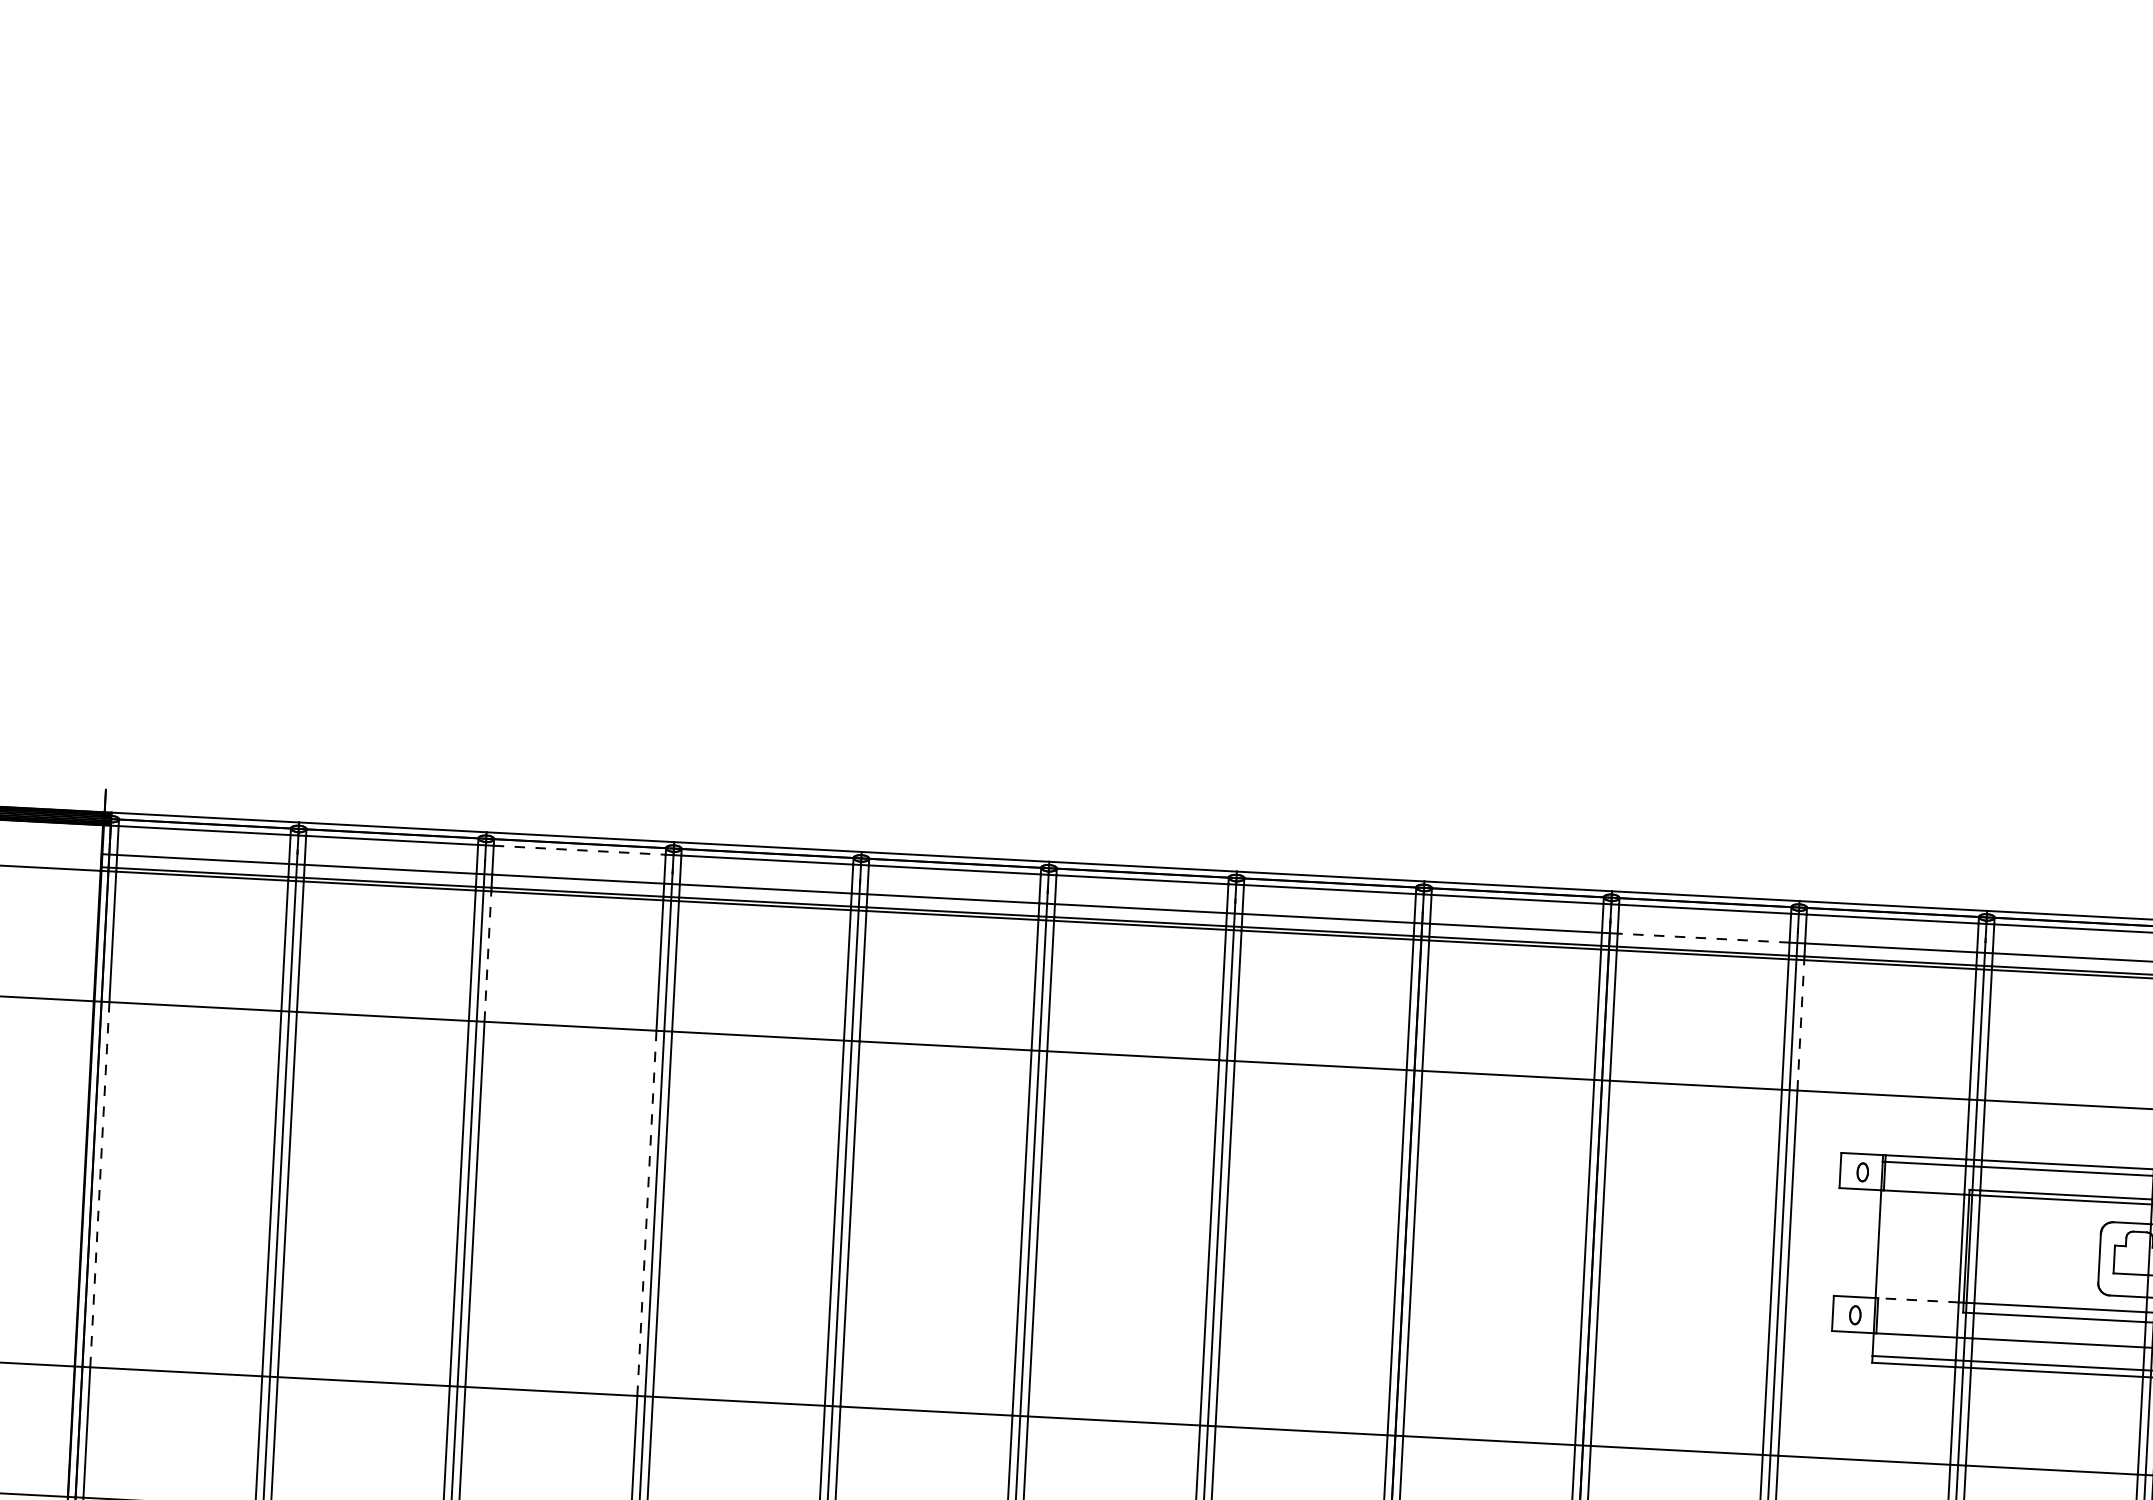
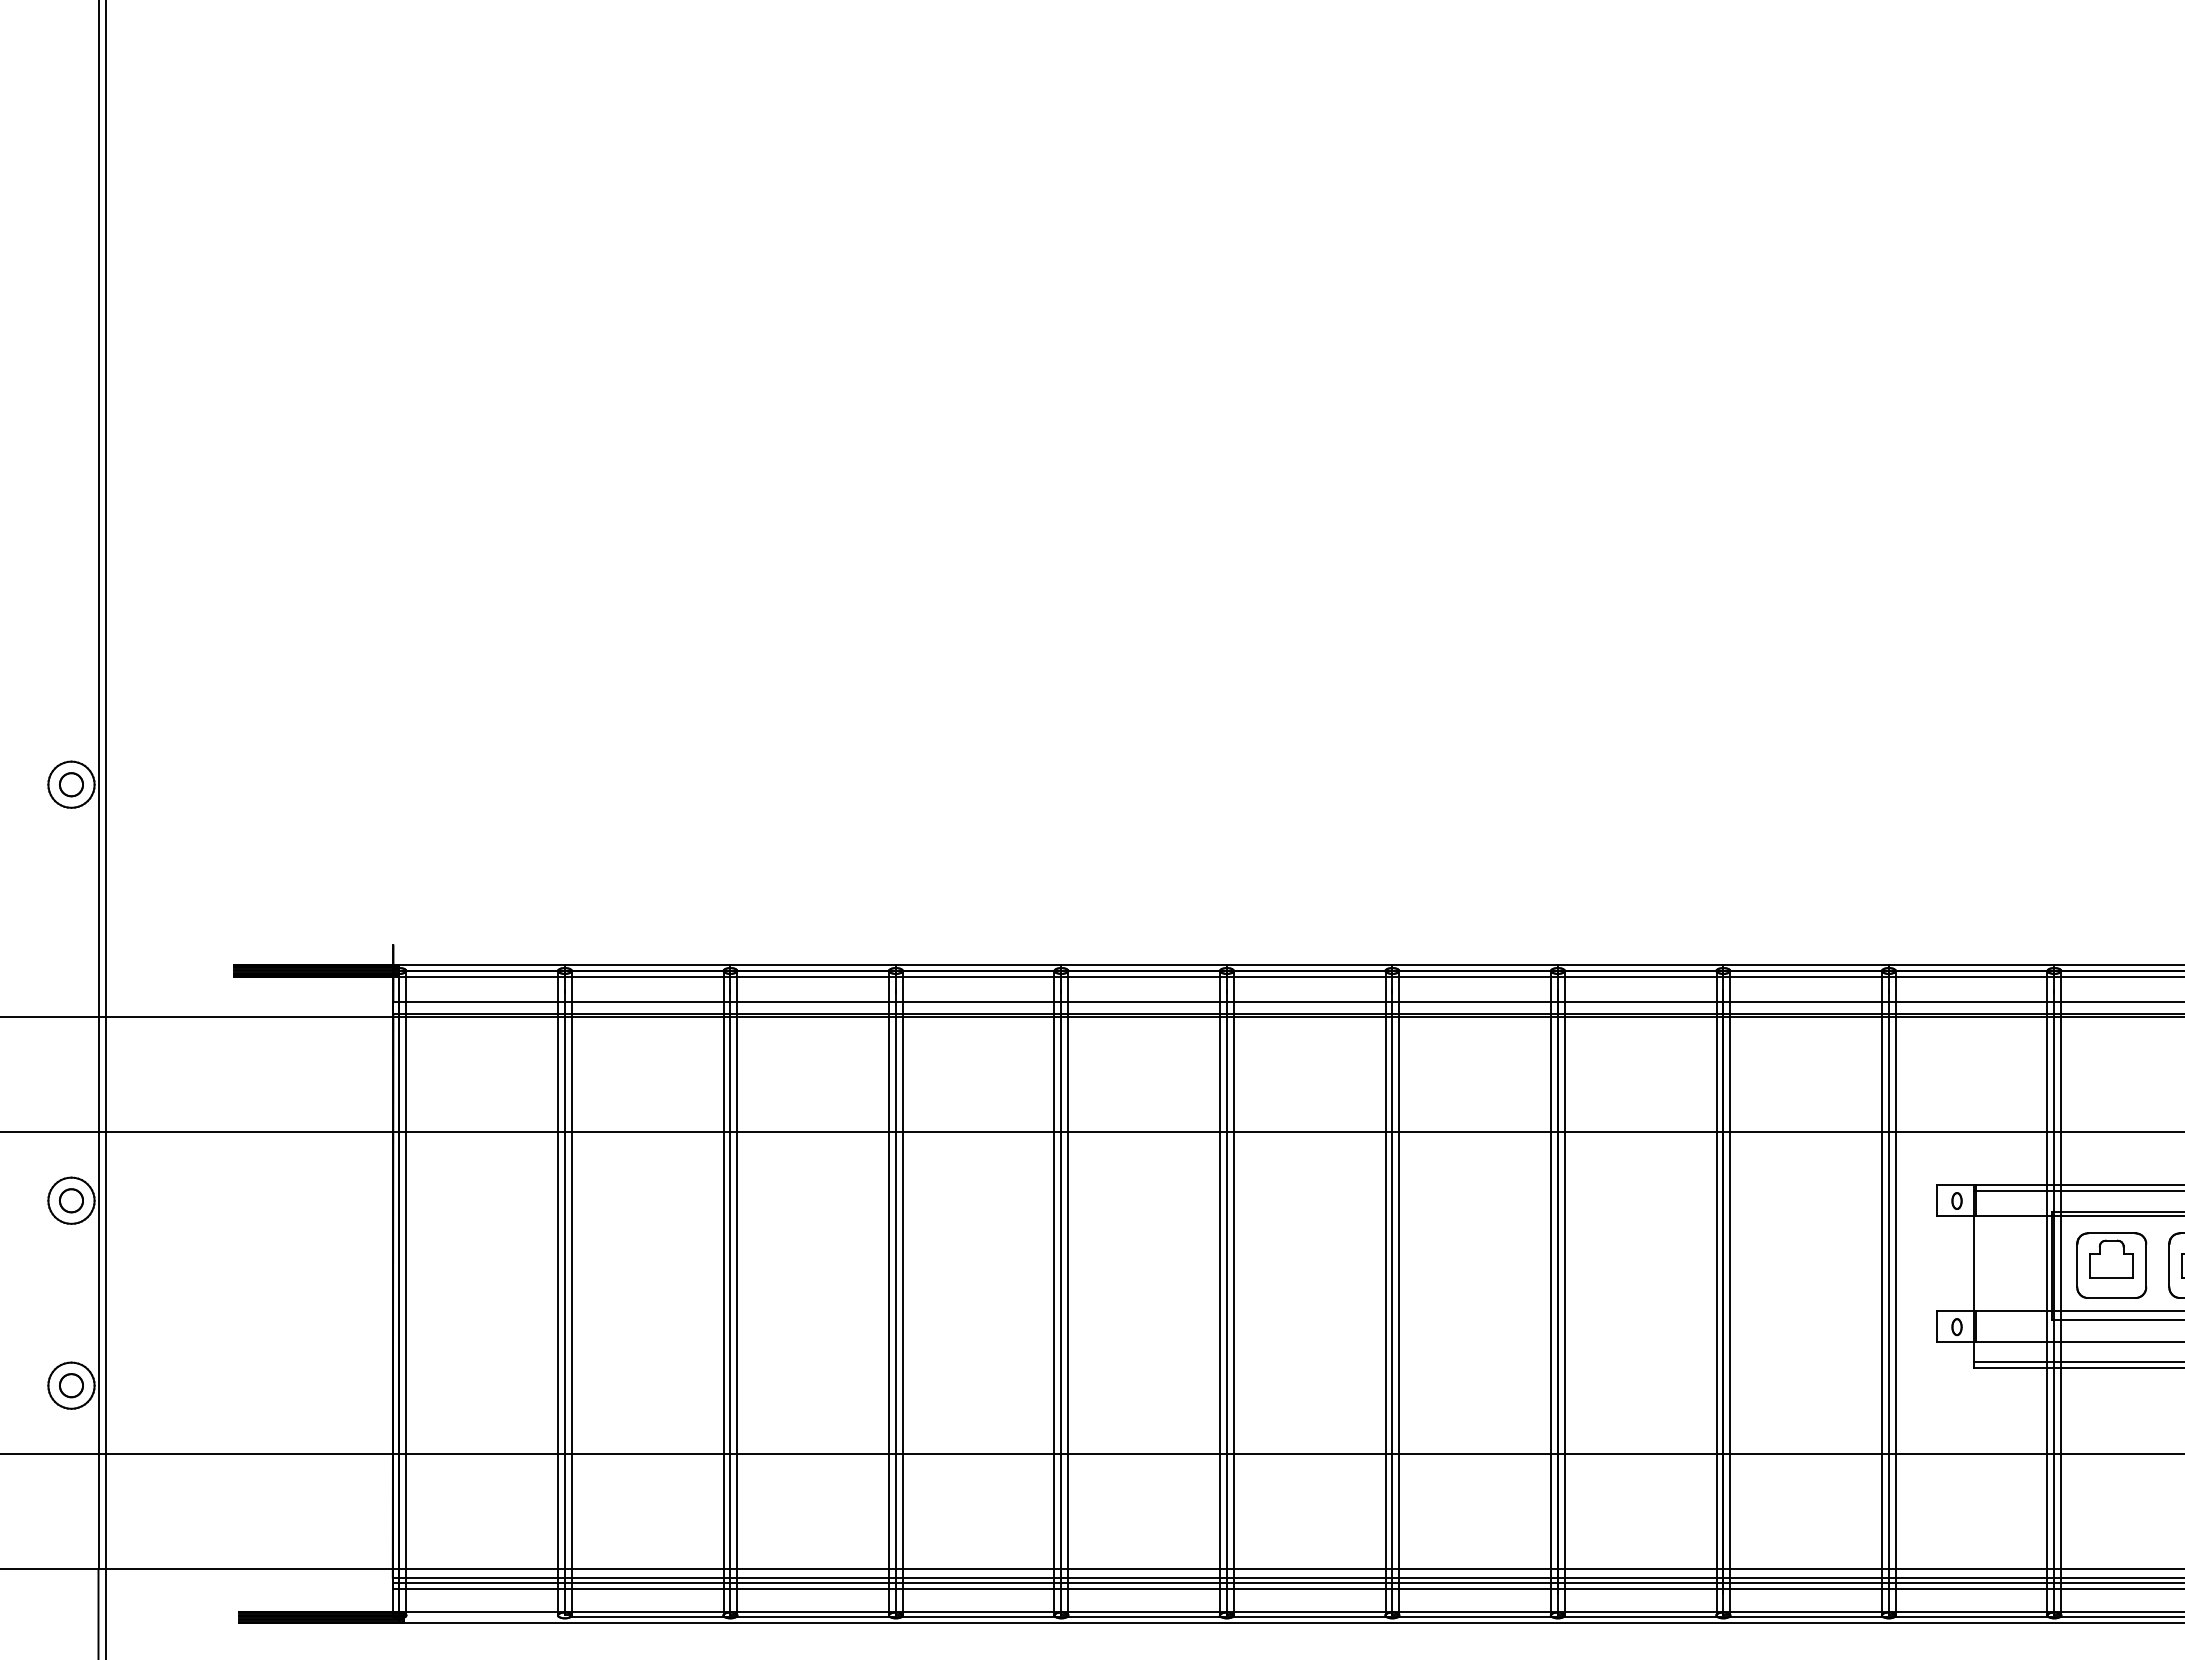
line: (580, 849) -> (813, 976), dashed -> solid
line: (1703, 938) -> (1806, 1002), dashed -> solid
line: (488, 956) -> (737, 1074), dashed -> solid
line: (1800, 1025) -> (1895, 1074), dashed -> solid
line: (100, 1183) -> (406, 1292), dashed -> solid
line: (647, 1212) -> (889, 1292), dashed -> solid
part: (2034, 1254) -> (2111, 1265), added
line: (1917, 1300) -> (2011, 1311), dashed -> solid

